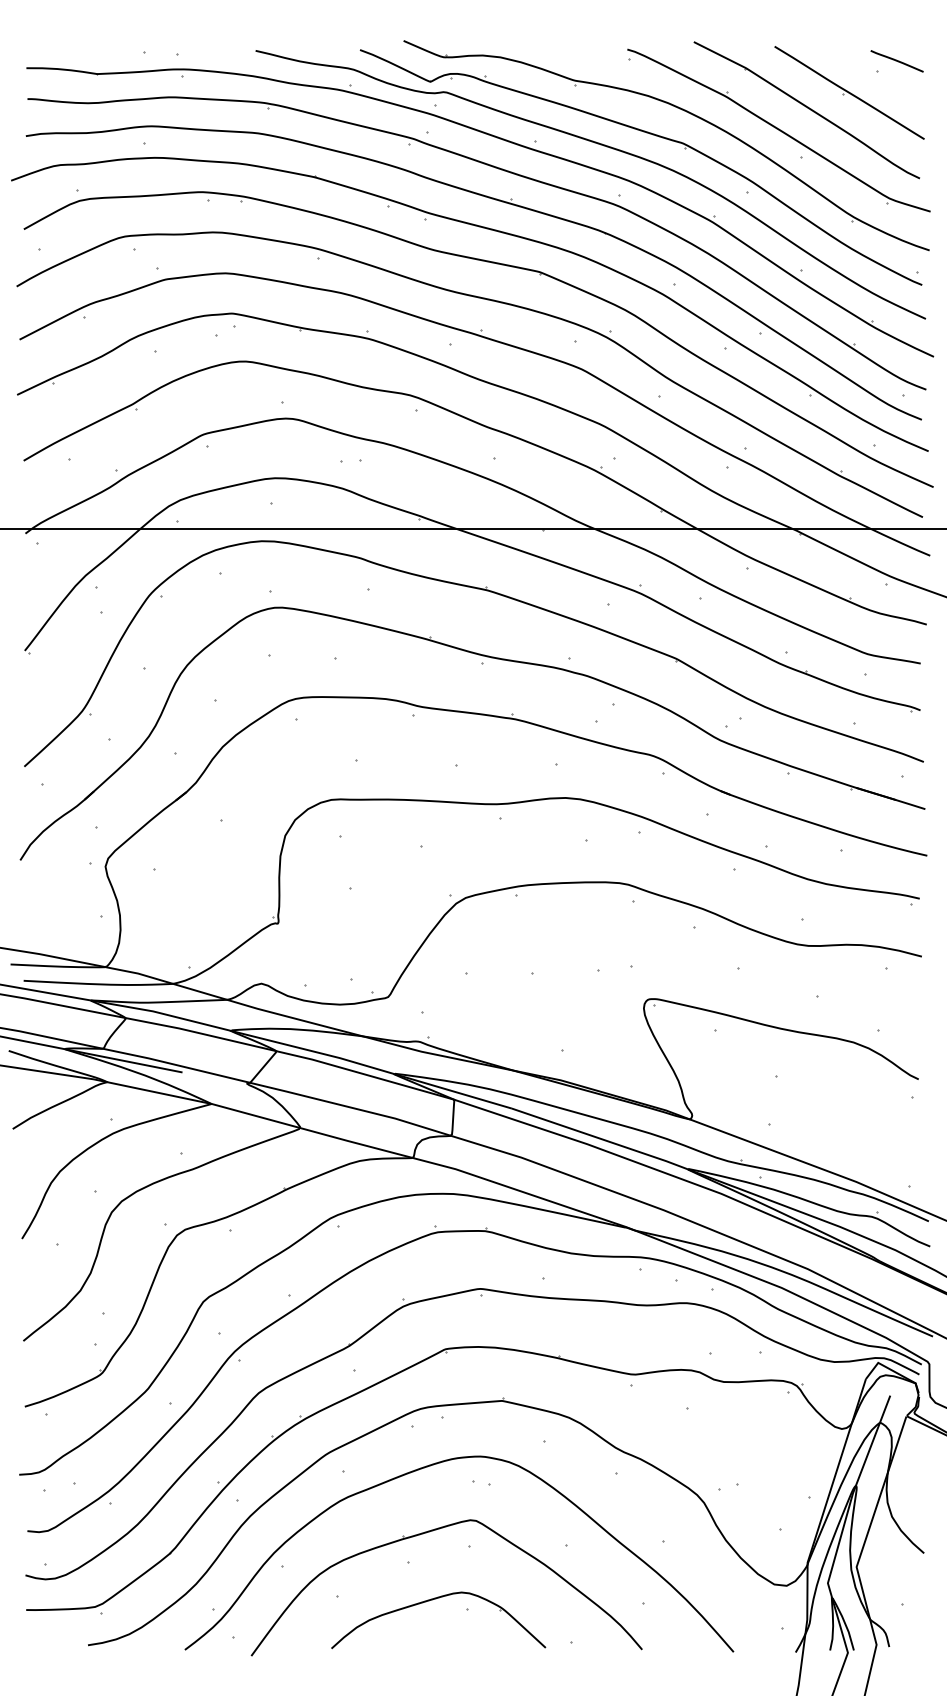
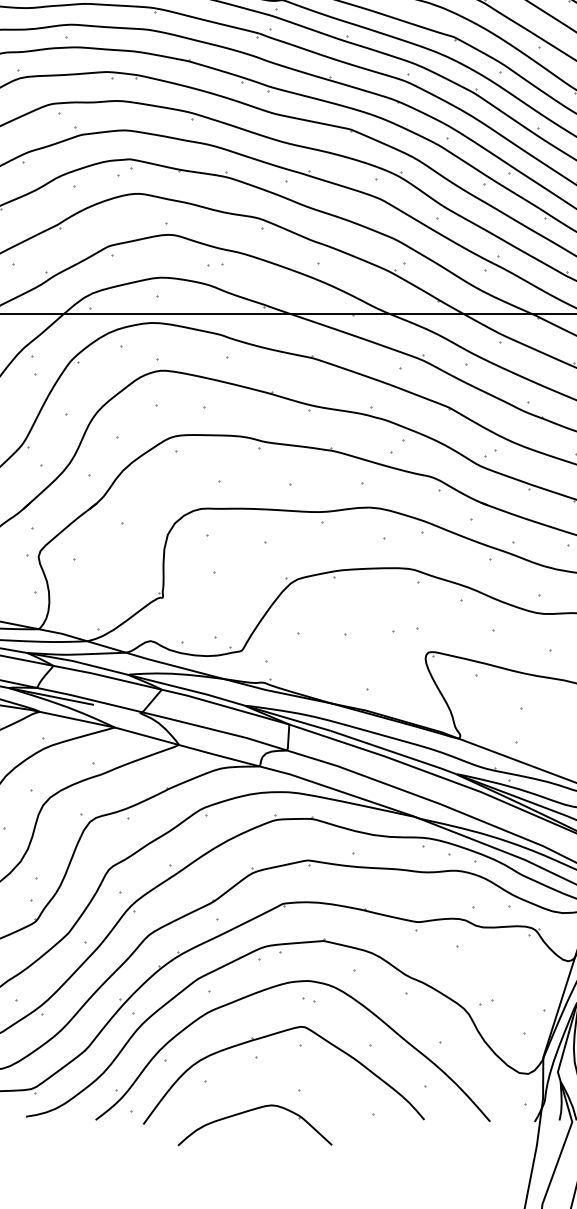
part: (432, 1600) -> (250, 1111), moved

